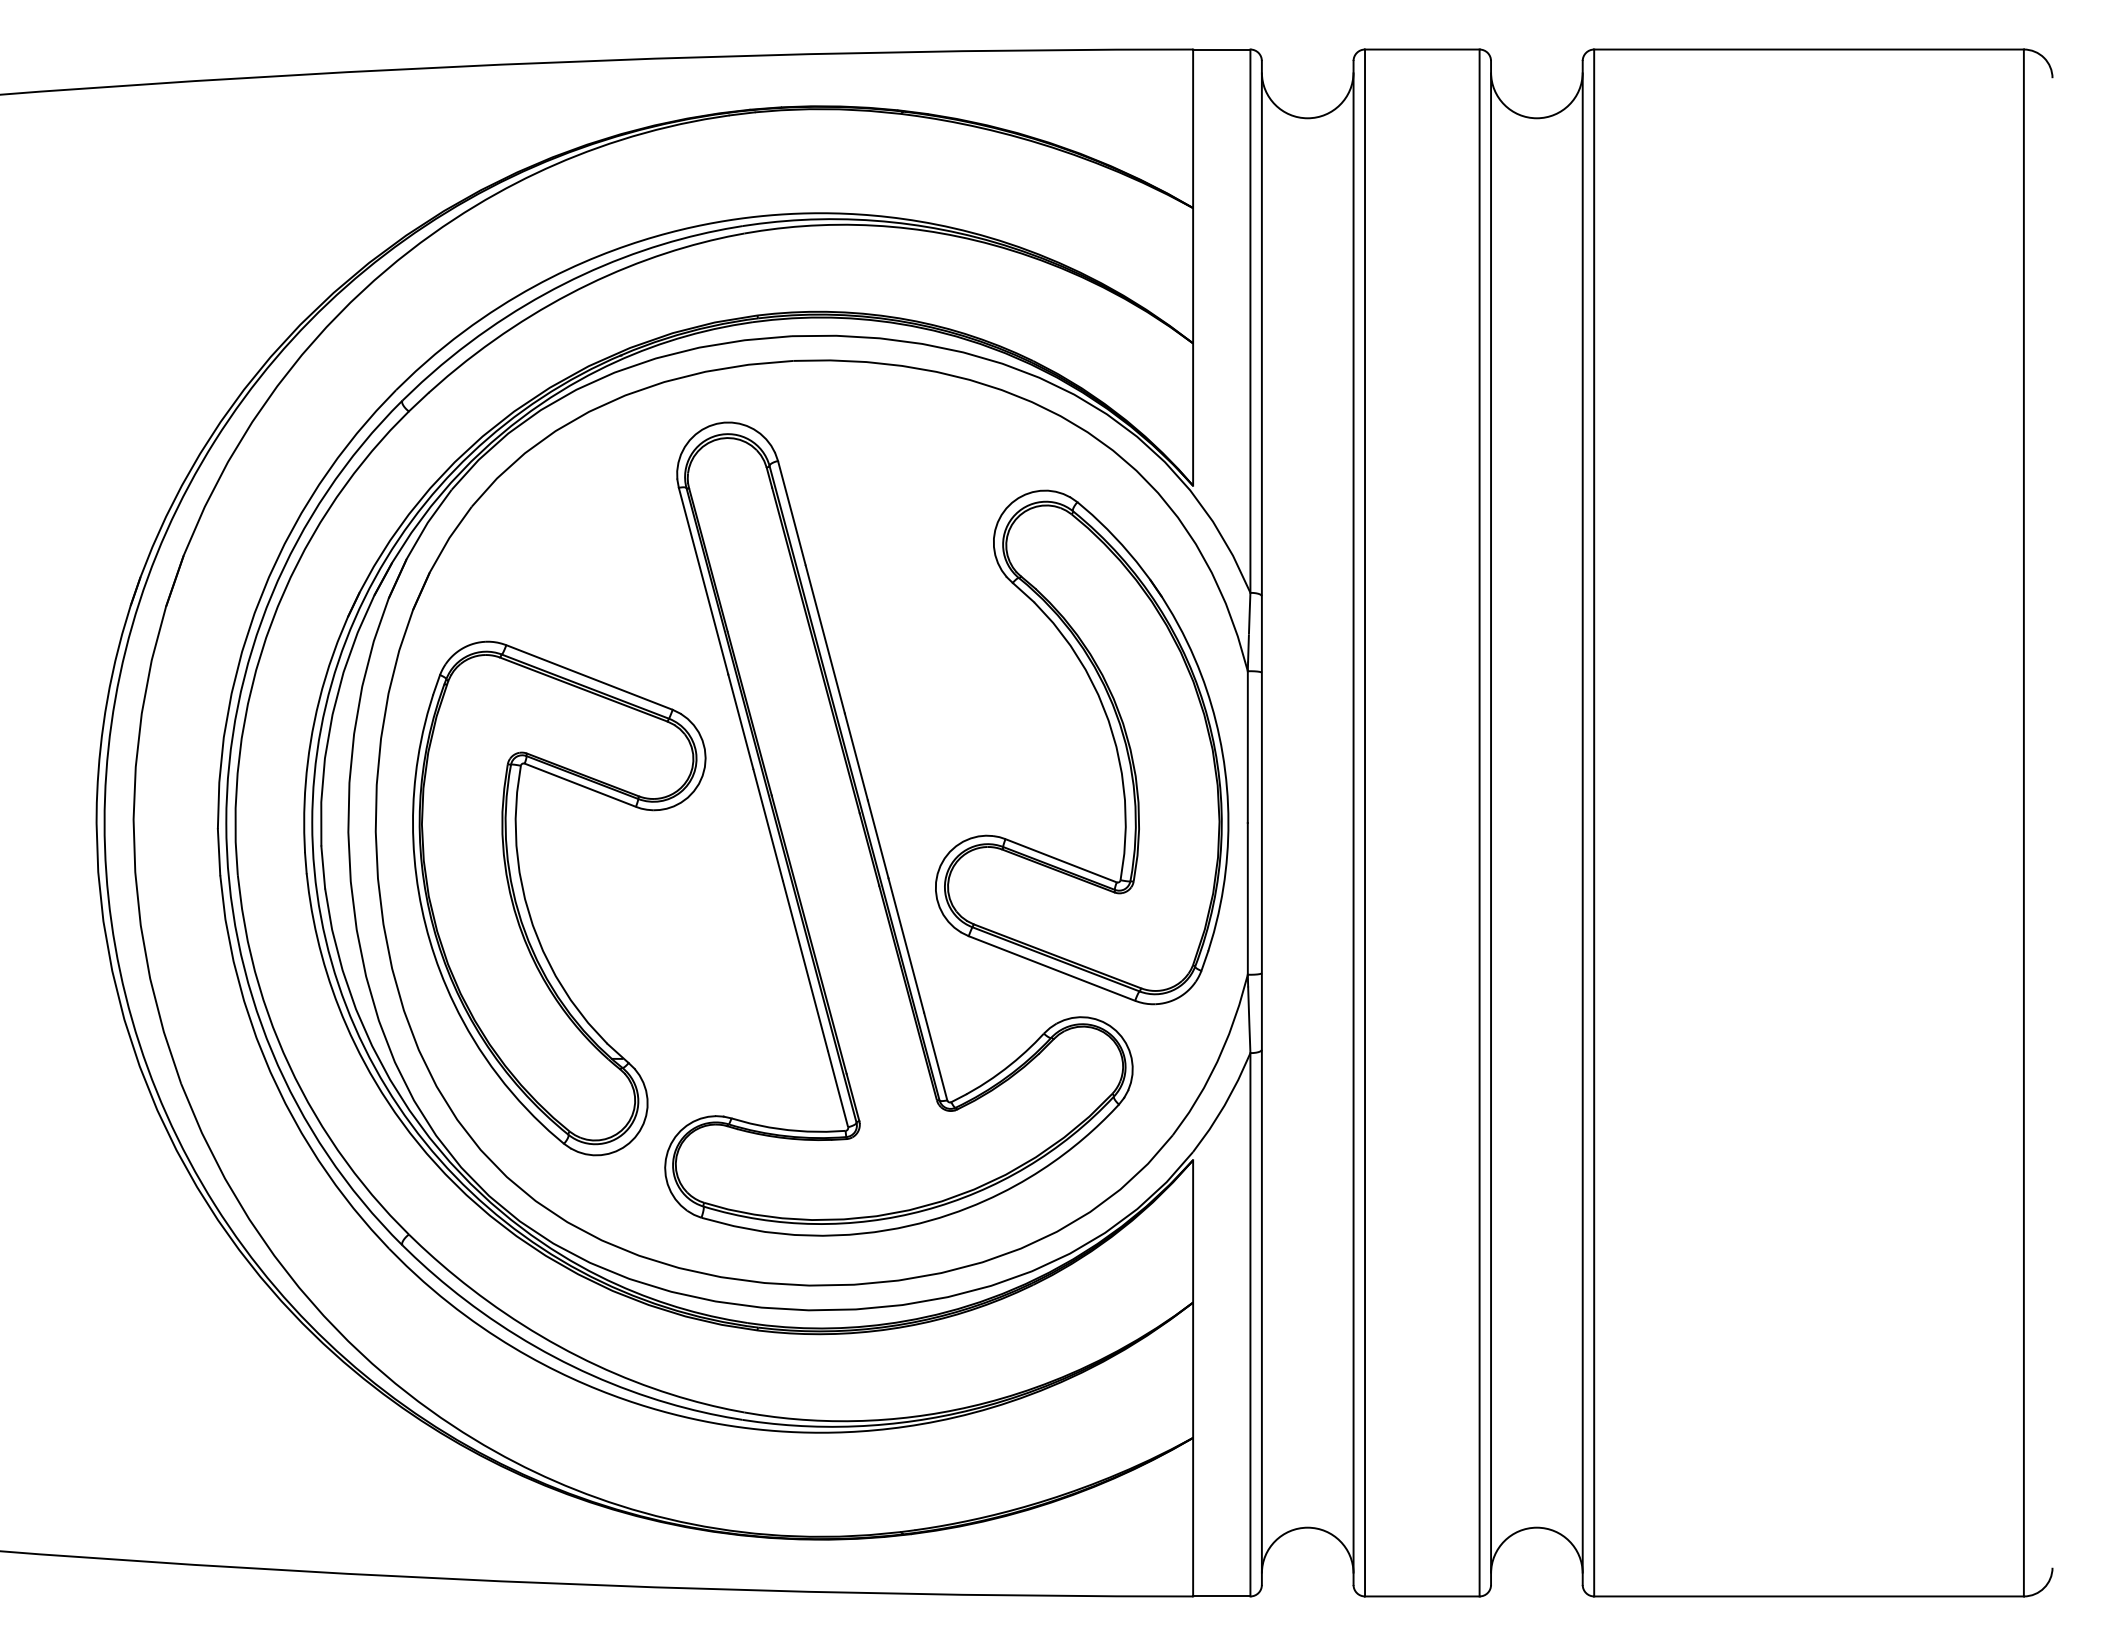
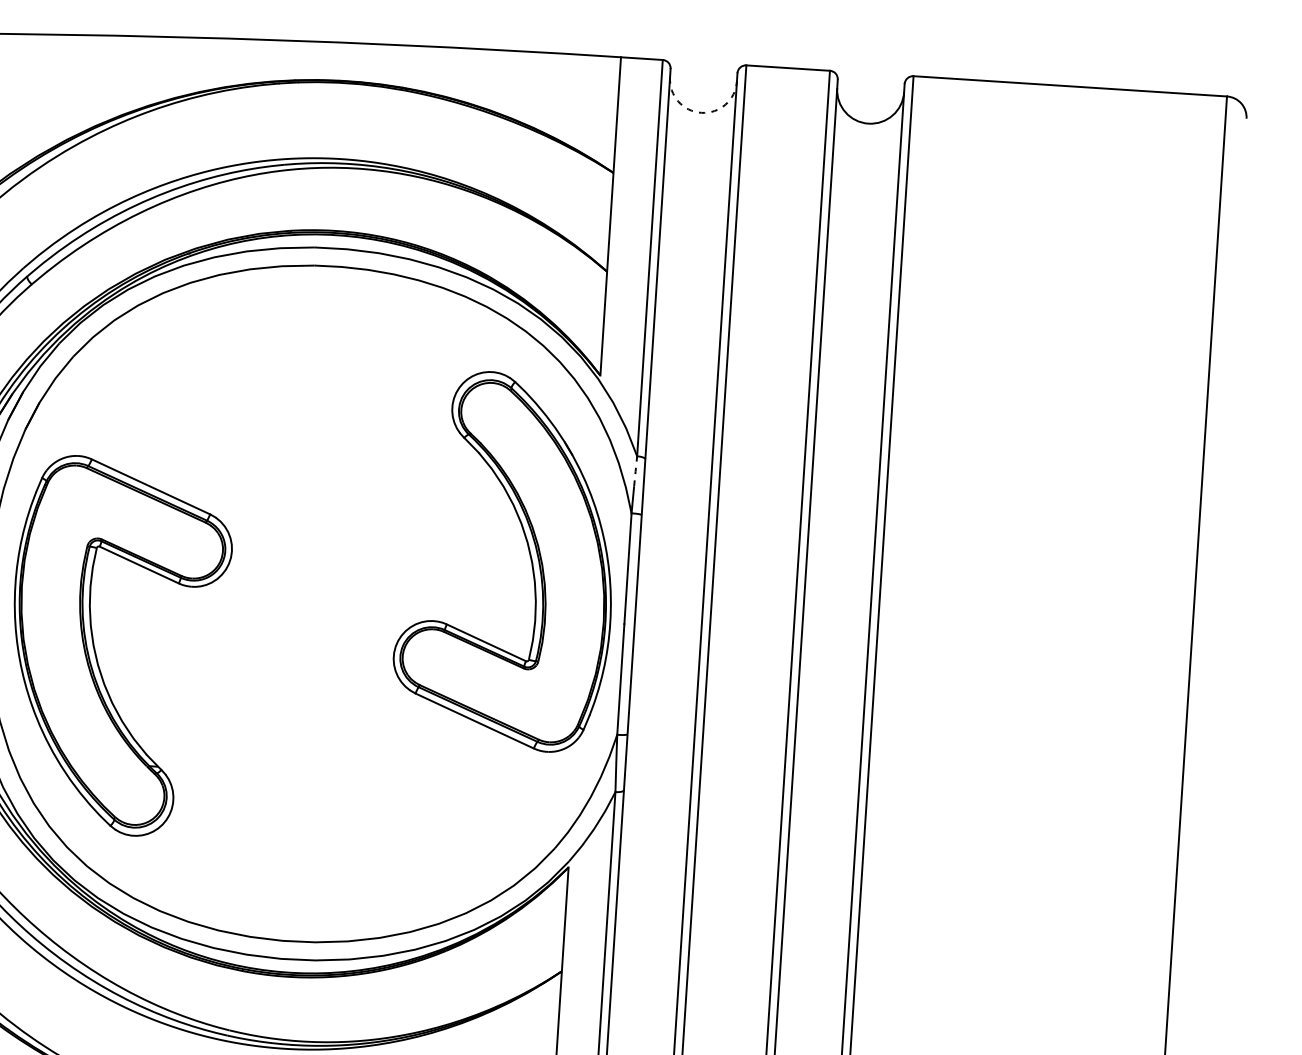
arc: (1307, 118) -> (701, 112), solid -> dashed
line: (1249, 614) -> (635, 472), solid -> dashed
part: (878, 835) -> (354, 615), removed

